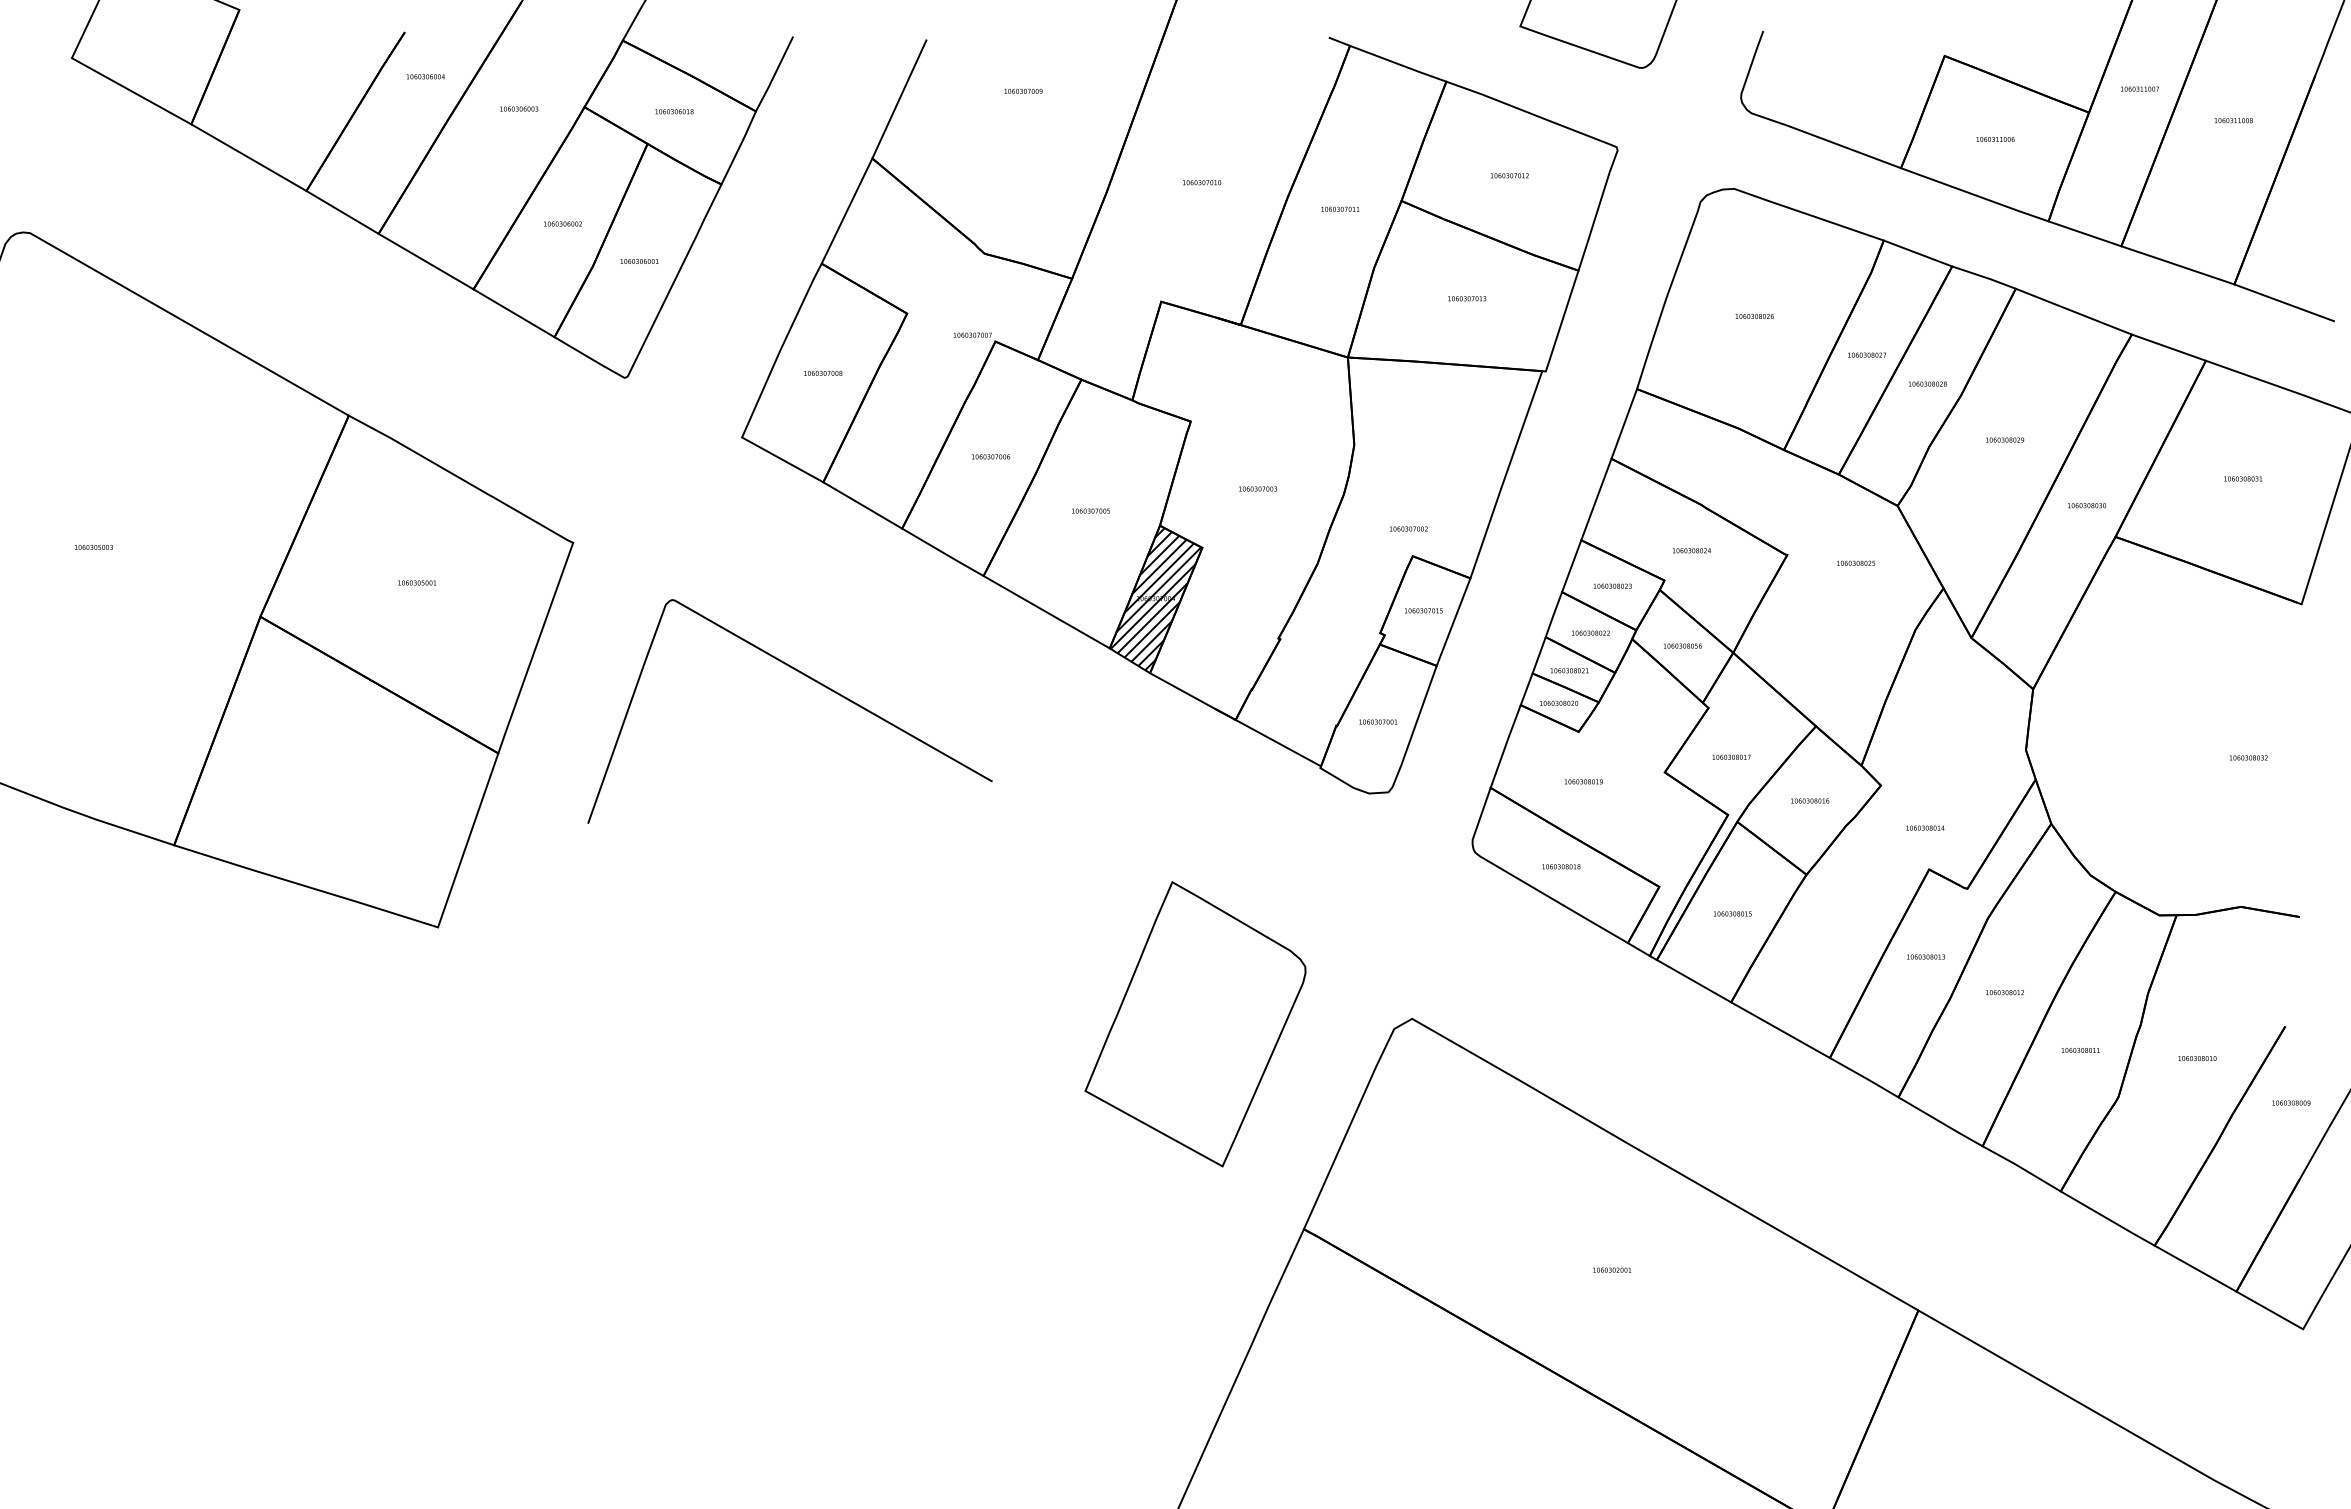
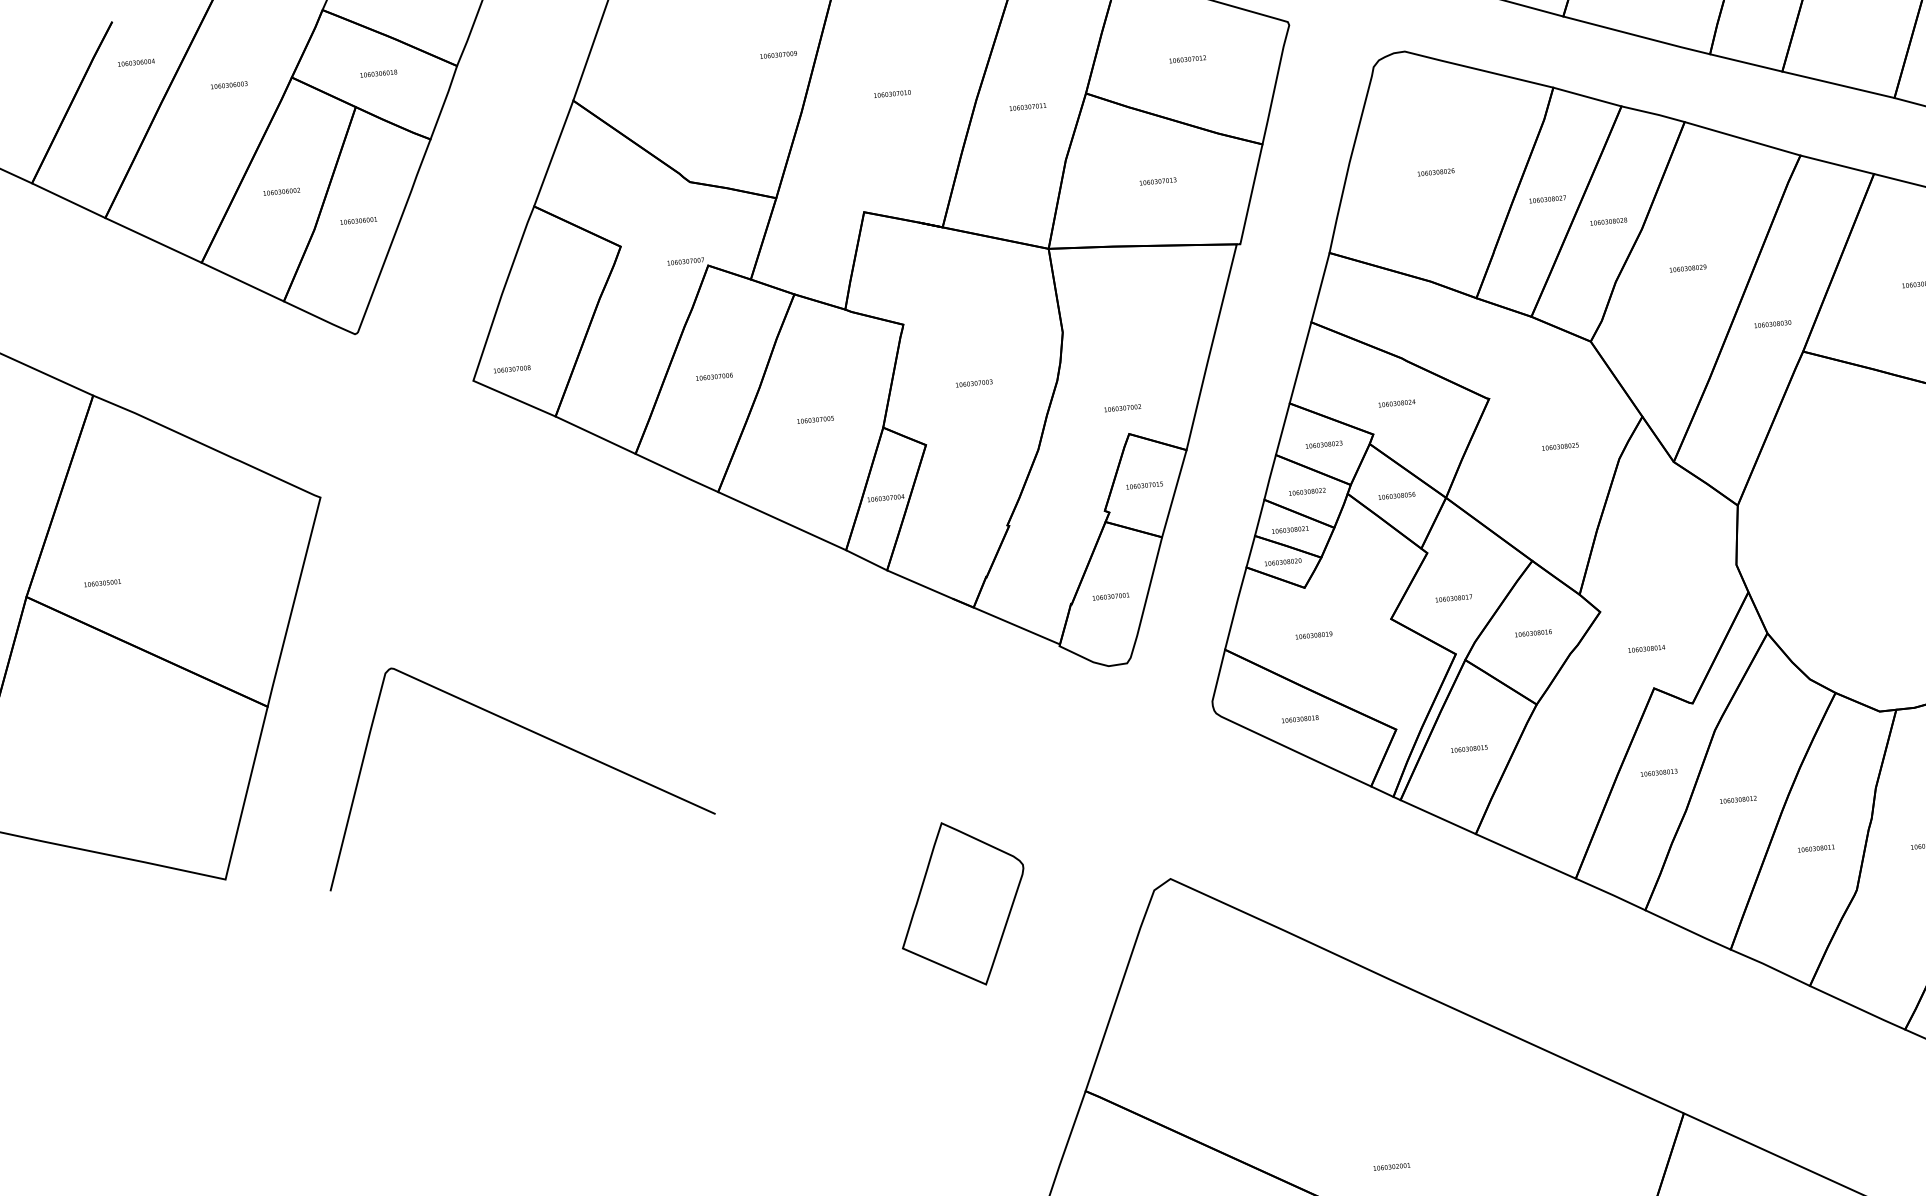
text: (1023, 90) -> (778, 54), moved
text: (823, 373) -> (512, 369), moved
text: (1856, 562) -> (1560, 445), moved
text: (417, 582) -> (102, 582), moved
hatch: (1155, 599) -> (885, 499), removed
curve: (807, 677) -> (528, 730), moved
part: (1195, 1024) -> (962, 904), size x0.6
text: (1612, 1269) -> (1392, 1166), moved

